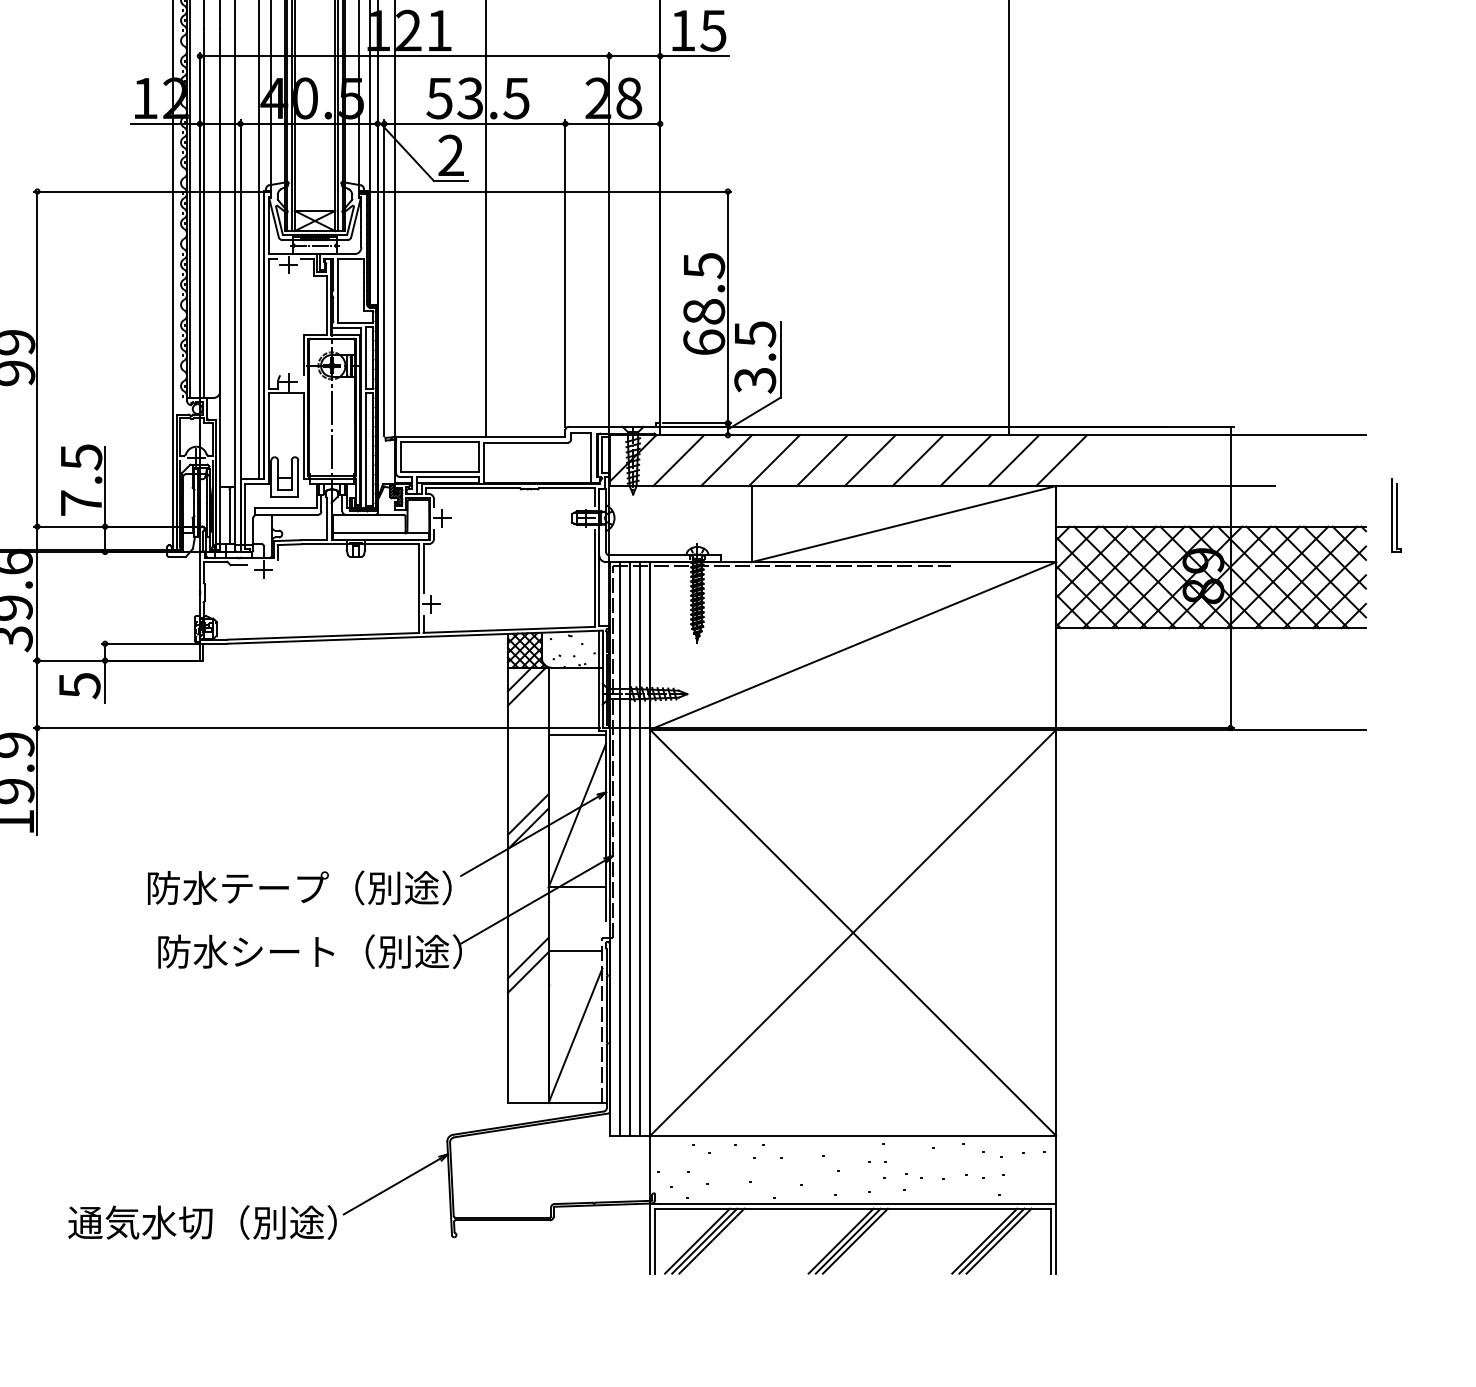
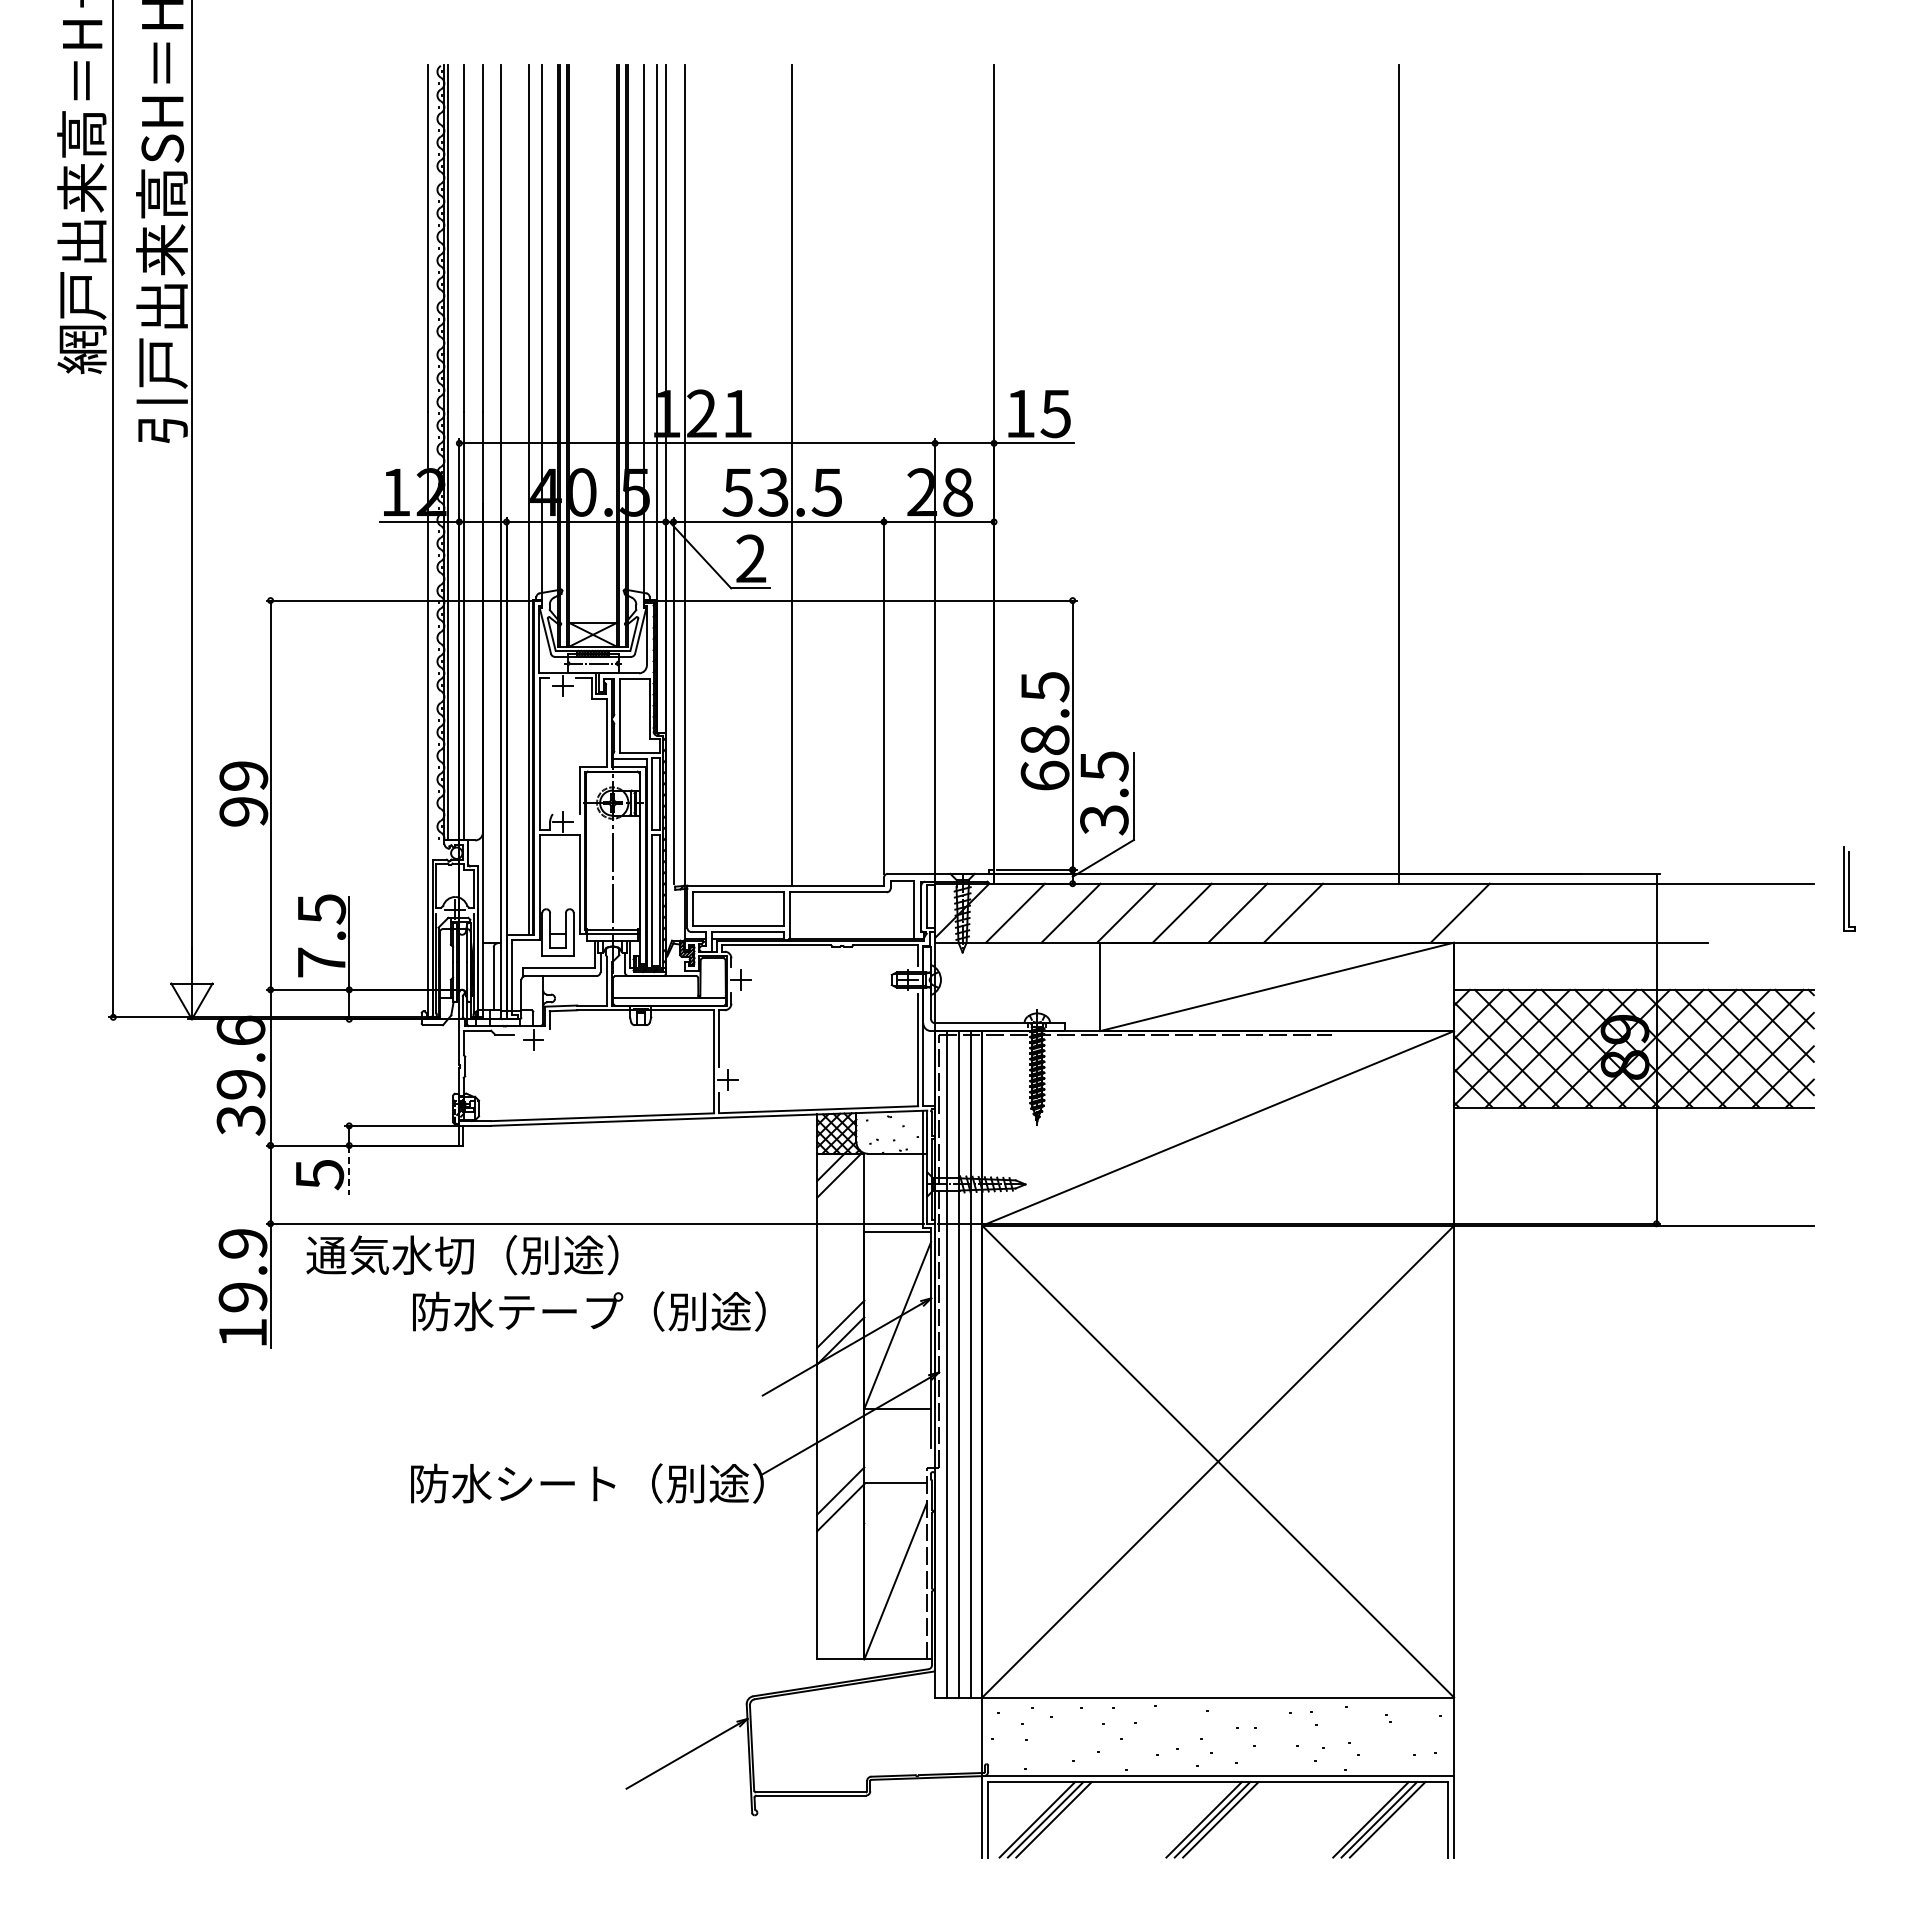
line: (965, 460) -> (1348, 912), removed
line: (1013, 460) -> (1404, 912), removed
part: (1396, 515) -> (1849, 888), moved
line: (105, 682) -> (349, 1170), solid -> dashed
text: (299, 887) -> (589, 1311), moved
text: (202, 1222) -> (462, 1255), moved

